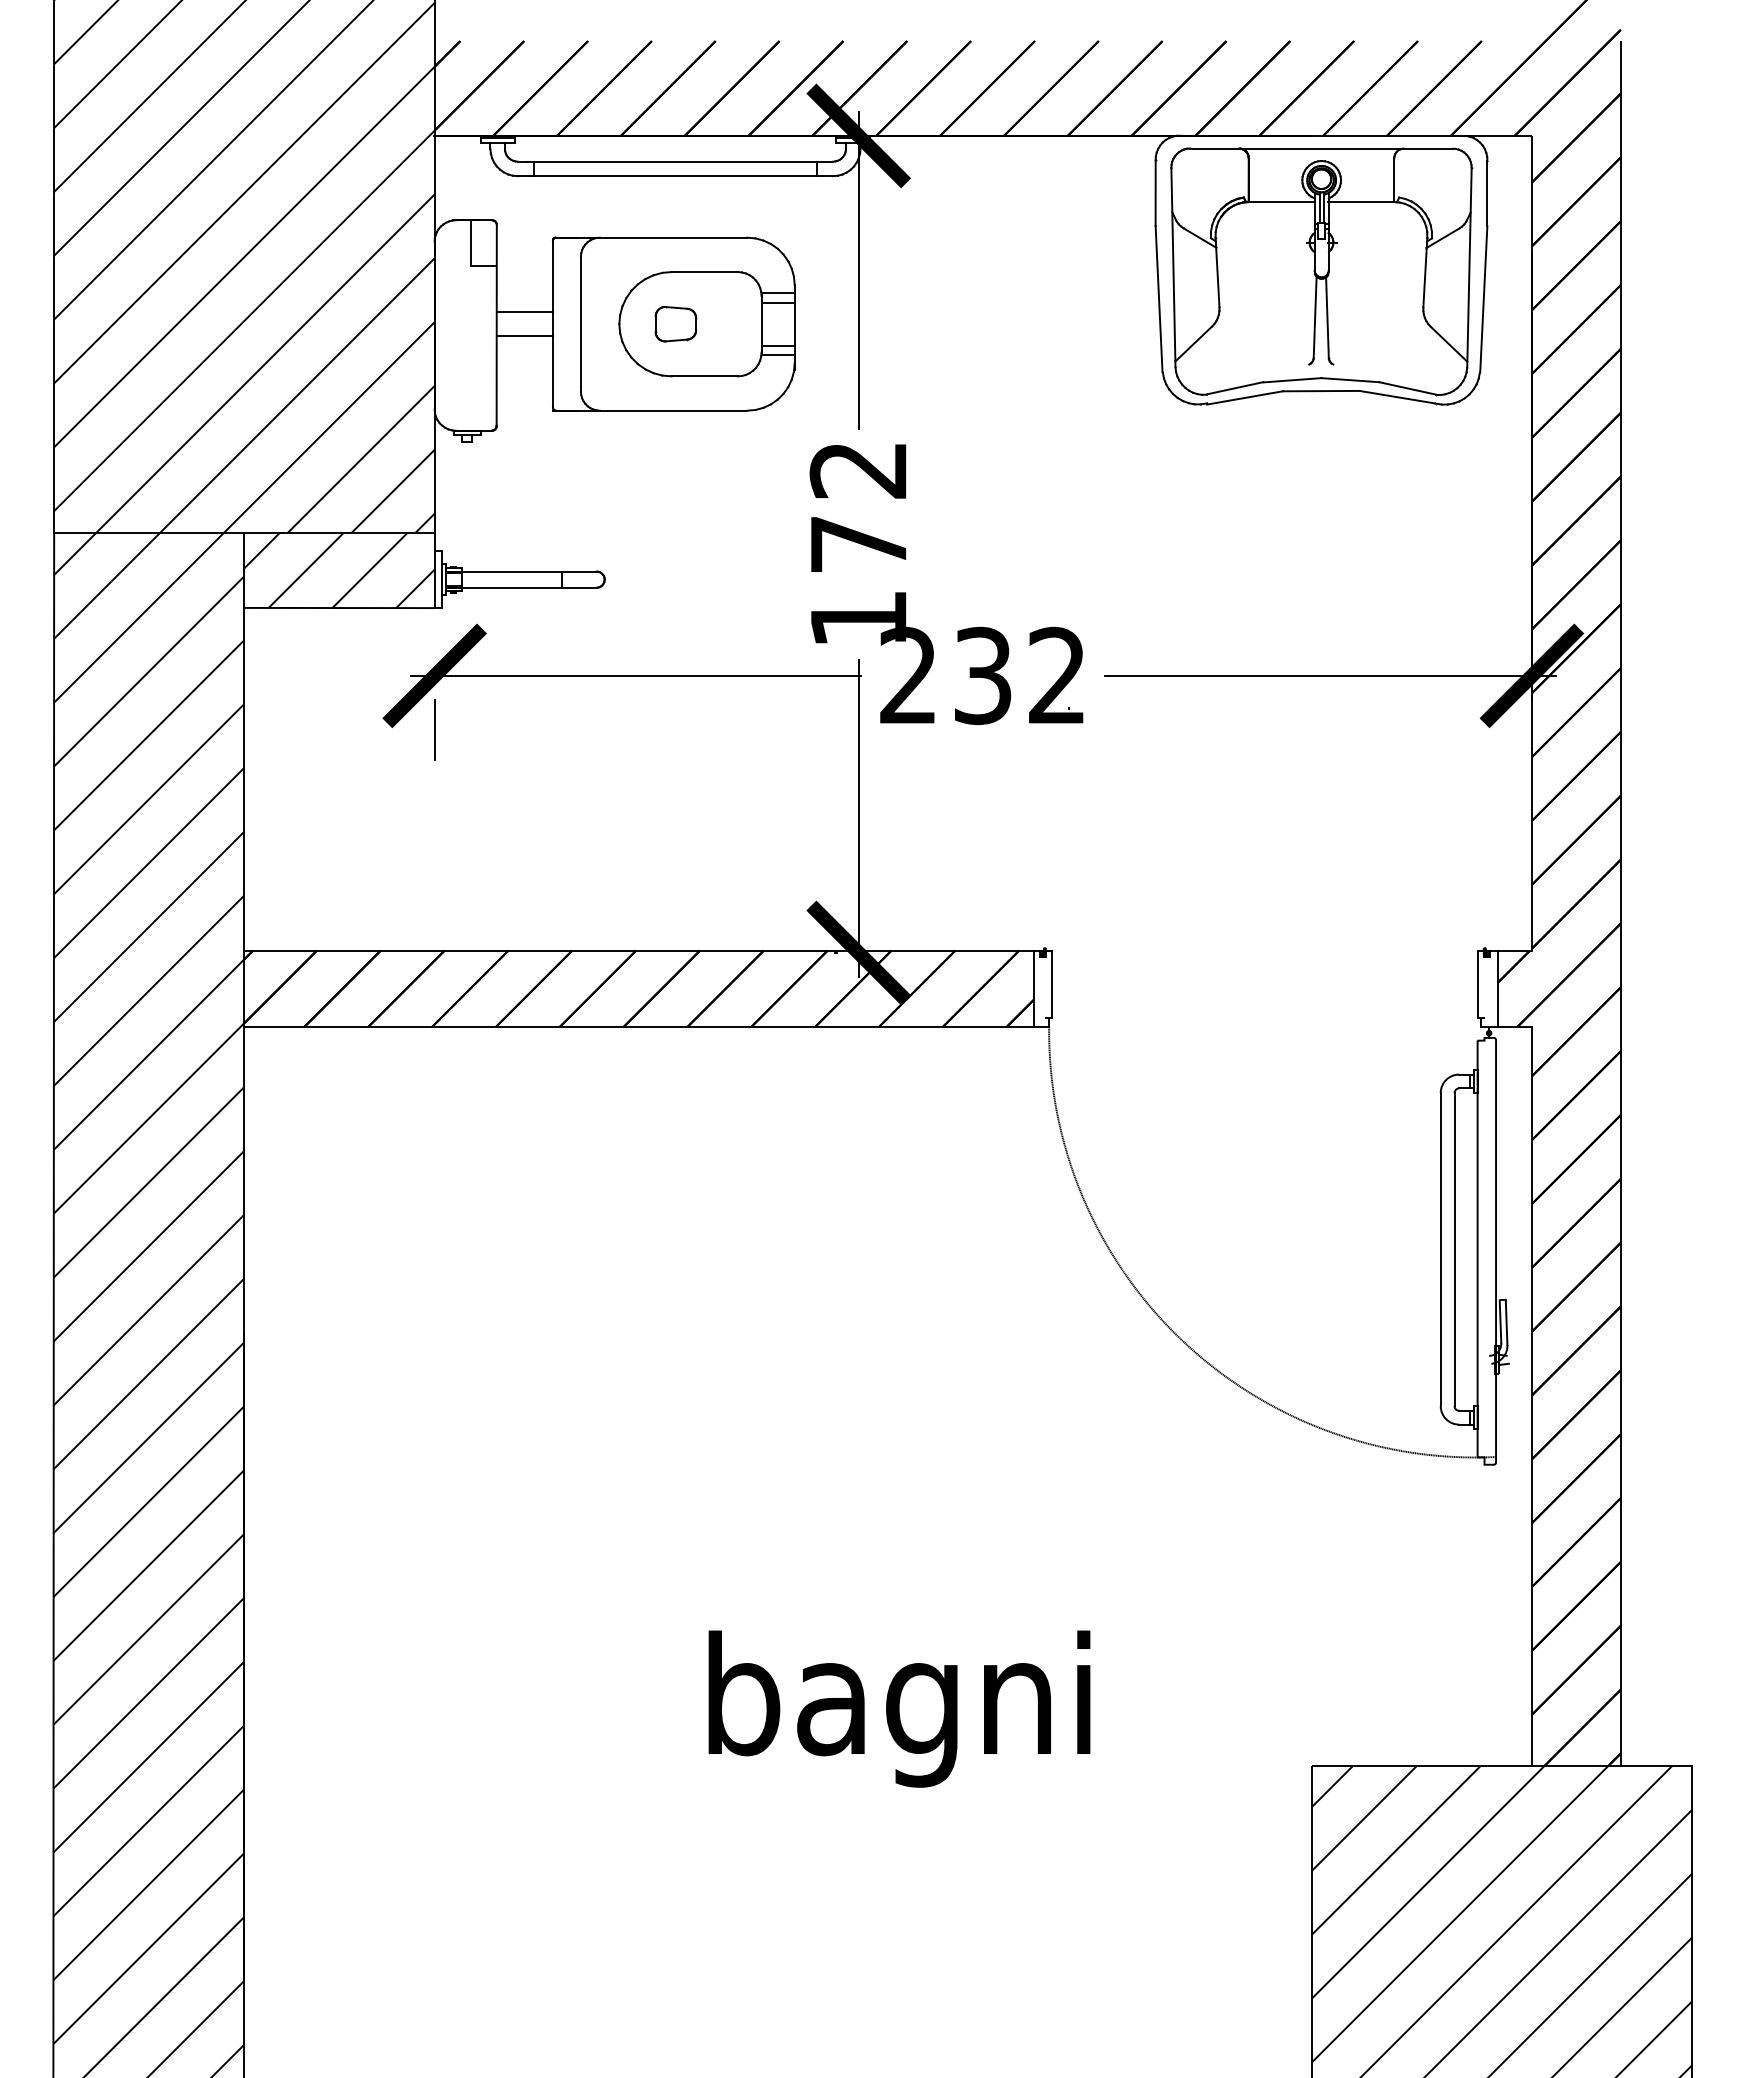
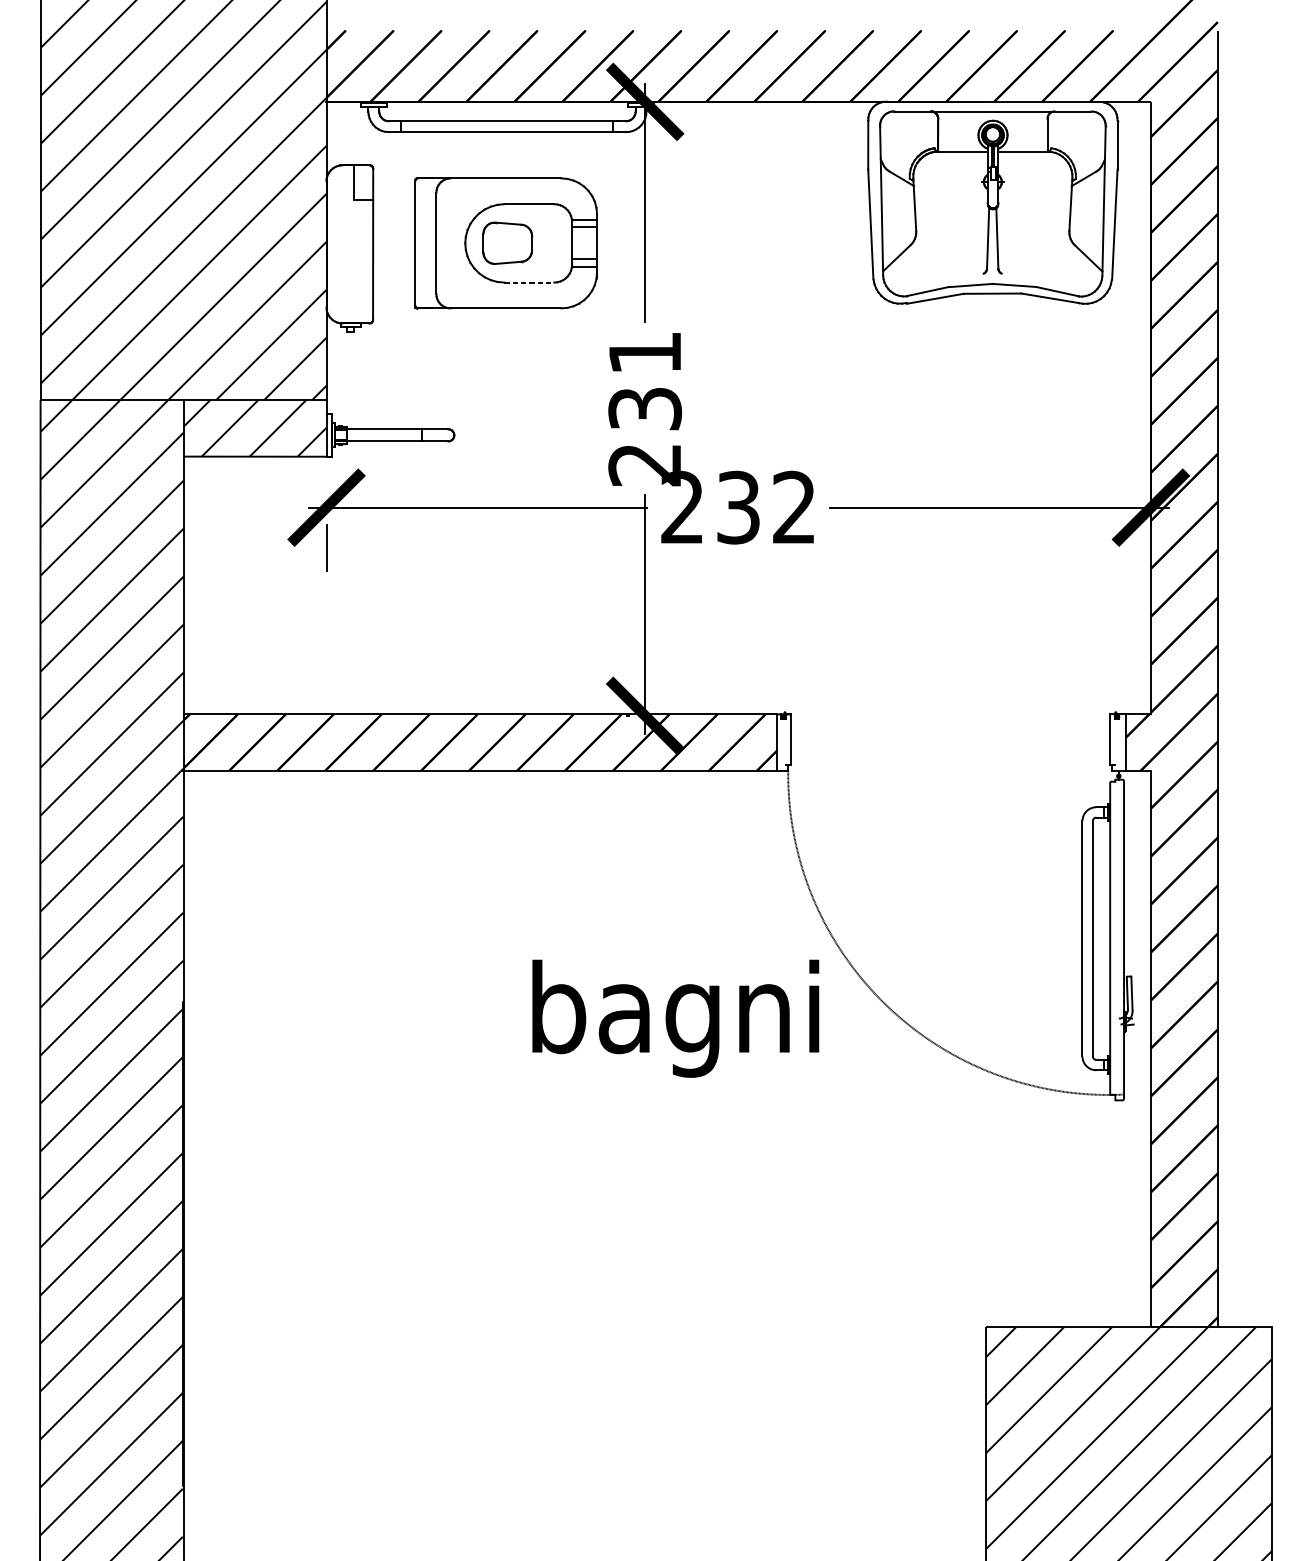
line: (524, 312) -> (394, 234), removed
part: (675, 324) -> (507, 243), size x1.6
line: (524, 336) -> (394, 252), removed
line: (705, 376) -> (530, 282), solid -> dashed
text: (858, 545) -> (644, 409), 172 -> 231
text: (899, 1708) -> (675, 1018), moved

